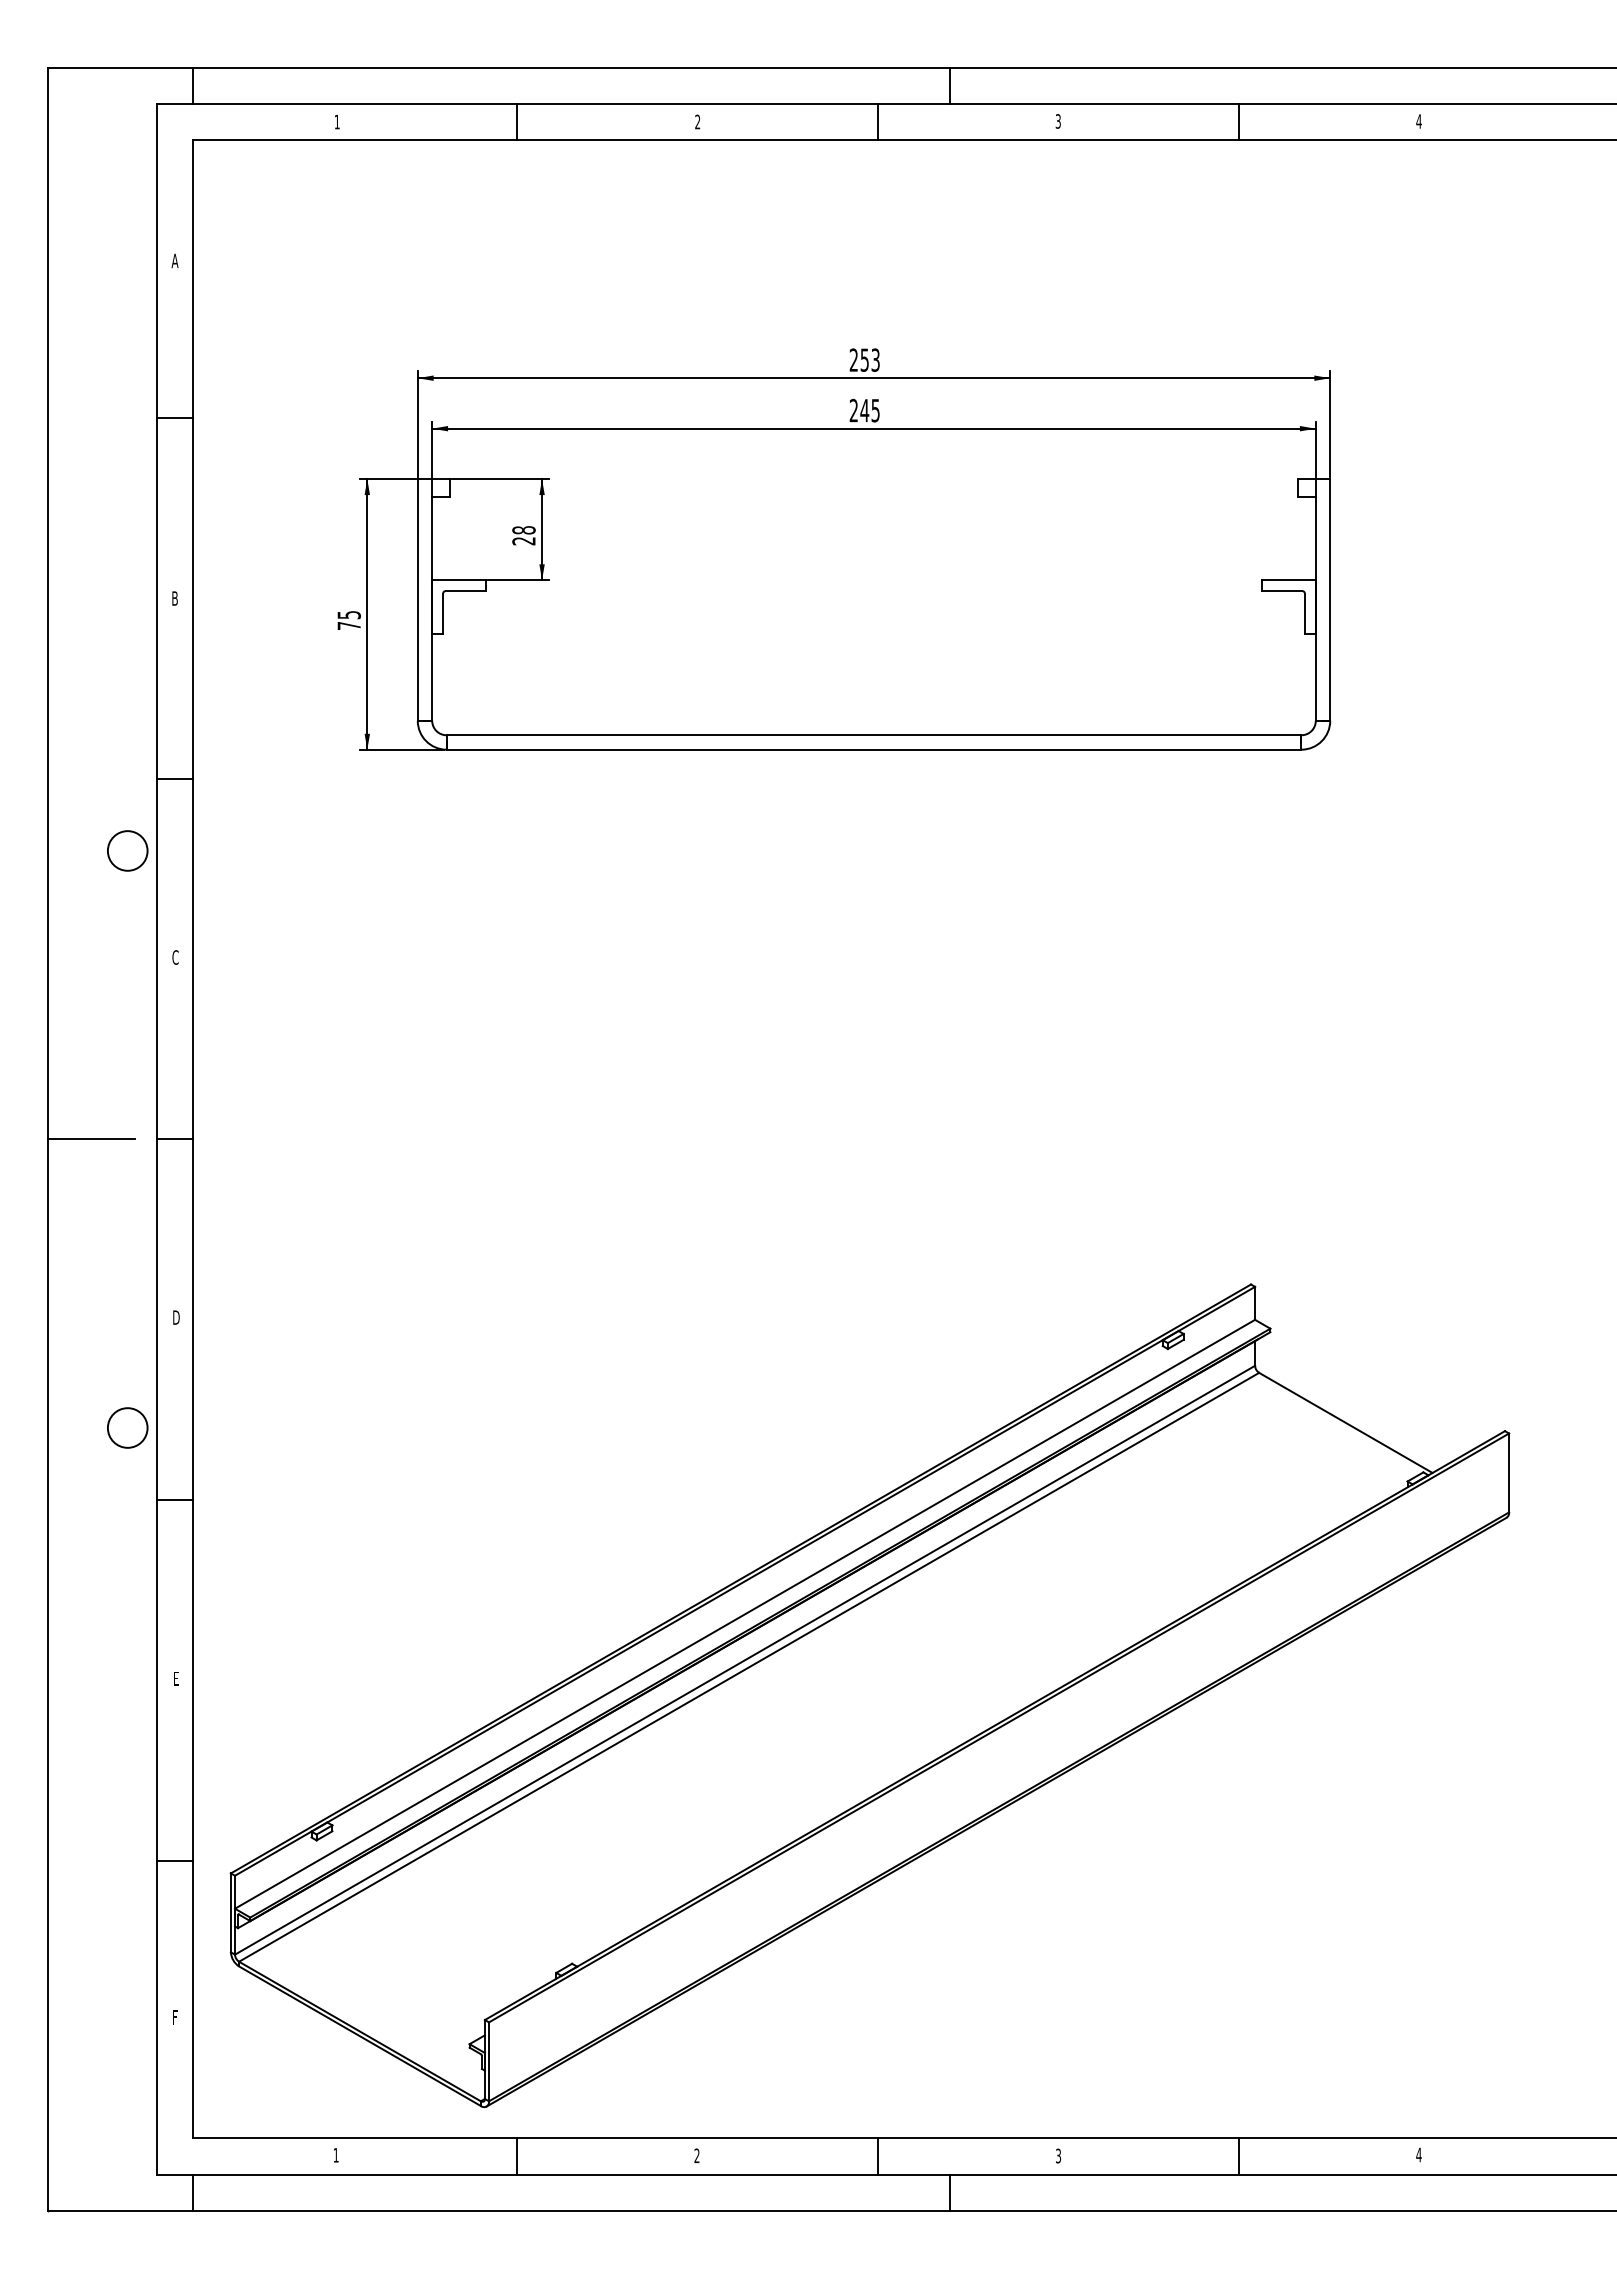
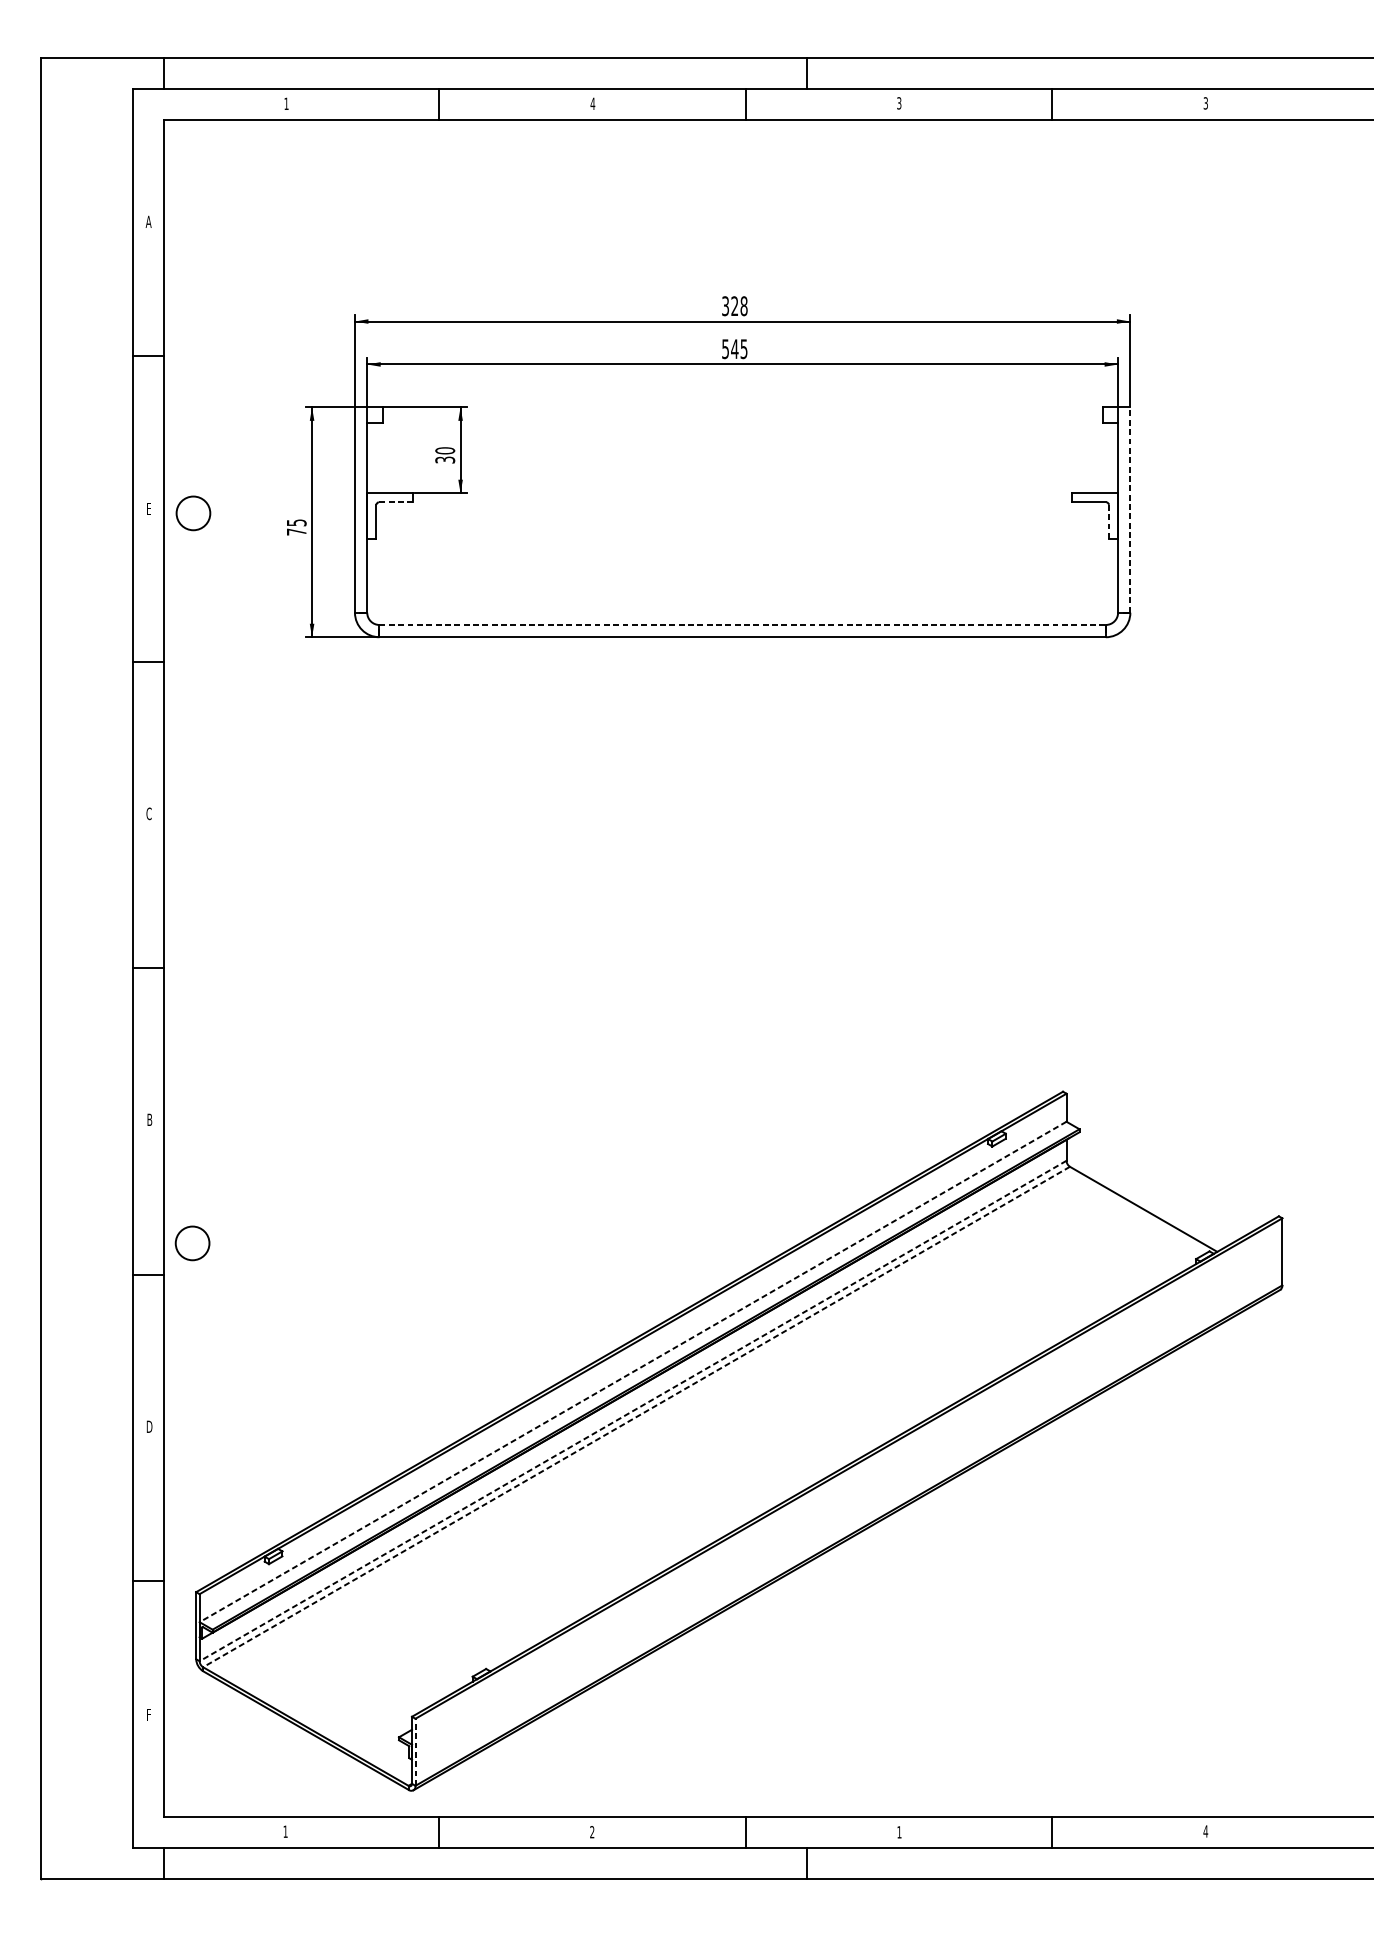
text: (697, 121) -> (592, 103), 2 -> 4
text: (1418, 121) -> (1205, 103), 4 -> 3
text: (864, 359) -> (734, 305), 253 -> 328
text: (853, 410) -> (725, 348), 245 -> 545
text: (523, 535) -> (444, 455), 28 -> 30
line: (465, 591) -> (395, 502), solid -> dashed
text: (174, 598) -> (148, 508), B -> E
line: (1330, 600) -> (1130, 510), solid -> dashed
line: (1304, 614) -> (1108, 522), solid -> dashed
line: (874, 735) -> (743, 625), solid -> dashed
circle: (127, 850) -> (193, 513), moved
line: (91, 1139) -> (77, 968), removed
text: (176, 1317) -> (149, 1119), D -> B
circle: (127, 1427) -> (192, 1242), moved
line: (745, 1614) -> (633, 1372), solid -> dashed
line: (745, 1660) -> (633, 1411), solid -> dashed
line: (749, 1667) -> (636, 1417), solid -> dashed
text: (176, 1678) -> (149, 1426), E -> D
line: (489, 2061) -> (415, 1752), solid -> dashed
text: (1058, 2155) -> (899, 1831), 3 -> 1

